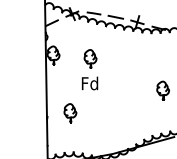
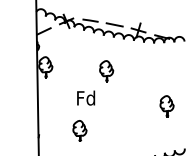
part: (90, 58) -> (106, 70), moved
part: (70, 113) -> (80, 131), moved

